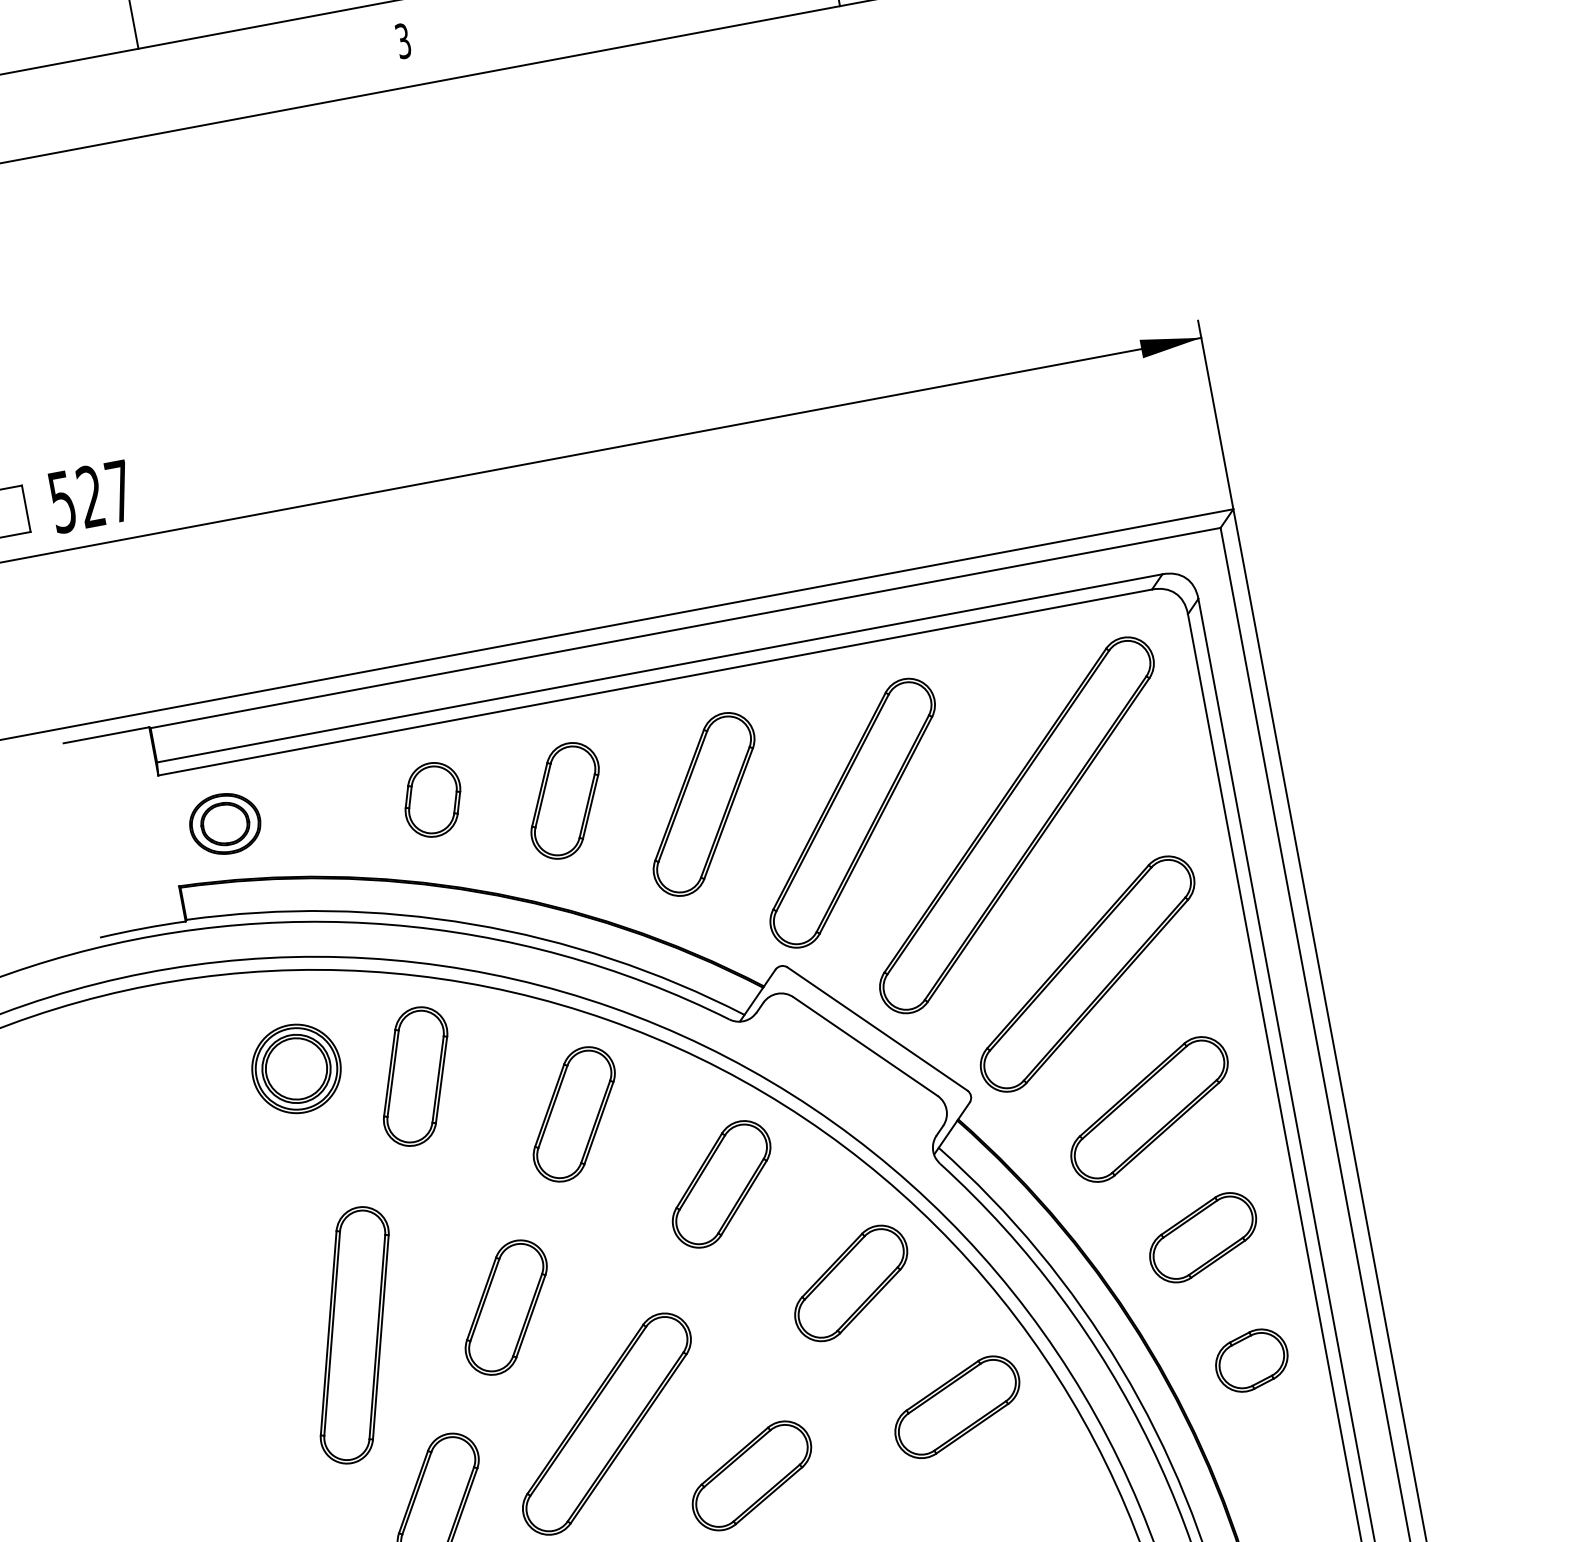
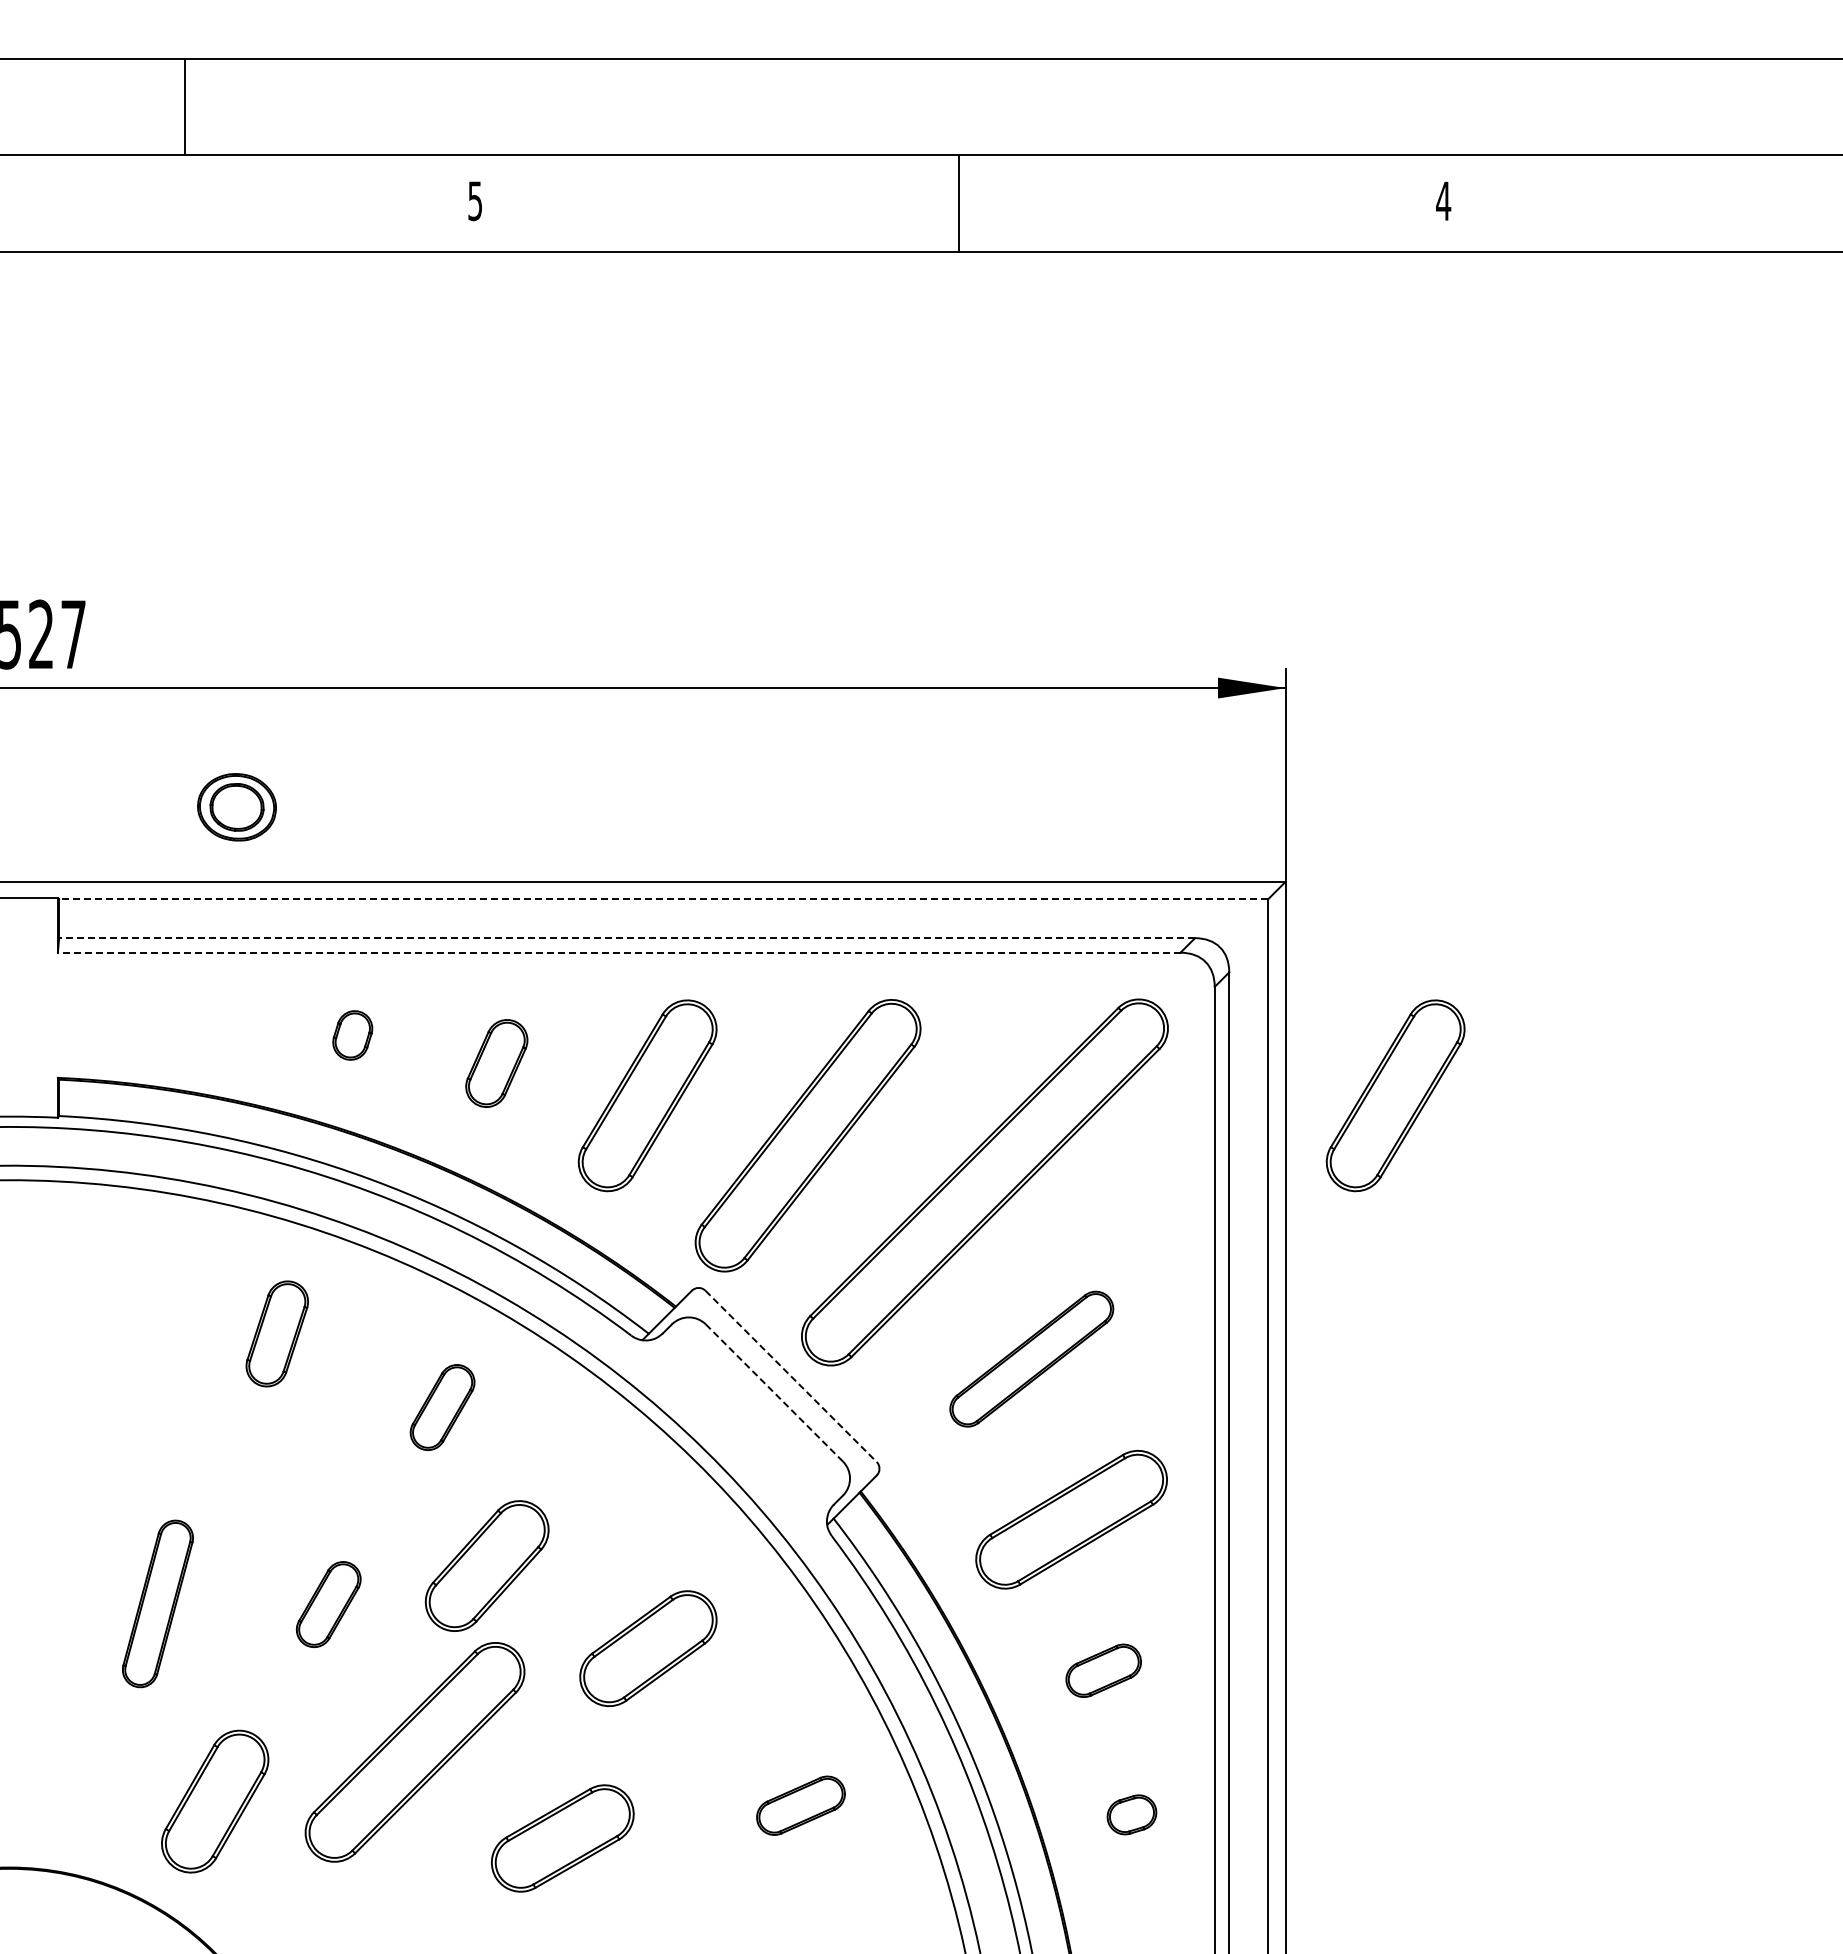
text: (403, 40) -> (475, 200), 3 -> 5
line: (685, 628) -> (663, 899), solid -> dashed
line: (660, 668) -> (627, 938), solid -> dashed
part: (1365, 680) -> (1395, 1095), added
line: (654, 682) -> (618, 952), solid -> dashed
part: (432, 799) -> (352, 1035), size x0.6
part: (564, 800) -> (496, 1063), size x0.7
part: (224, 824) -> (236, 807), moved
part: (1087, 973) -> (1031, 1358), size x0.6
line: (877, 1029) -> (791, 1376), solid -> dashed
line: (865, 1046) -> (774, 1393), solid -> dashed
part: (296, 1069) -> (148, 1301), removed
part: (415, 1076) -> (277, 1333), size x0.7
part: (574, 1114) -> (442, 1407), size x0.6
part: (720, 1183) -> (486, 1565), moved
part: (1202, 1237) -> (1103, 1670), size x0.6
part: (851, 1283) -> (648, 1648), moved
part: (505, 1307) -> (328, 1604), size x0.6
part: (354, 1335) -> (157, 1603), size x0.6
part: (1251, 1360) -> (1131, 1814), size x0.6
part: (956, 1407) -> (800, 1805), size x0.6

